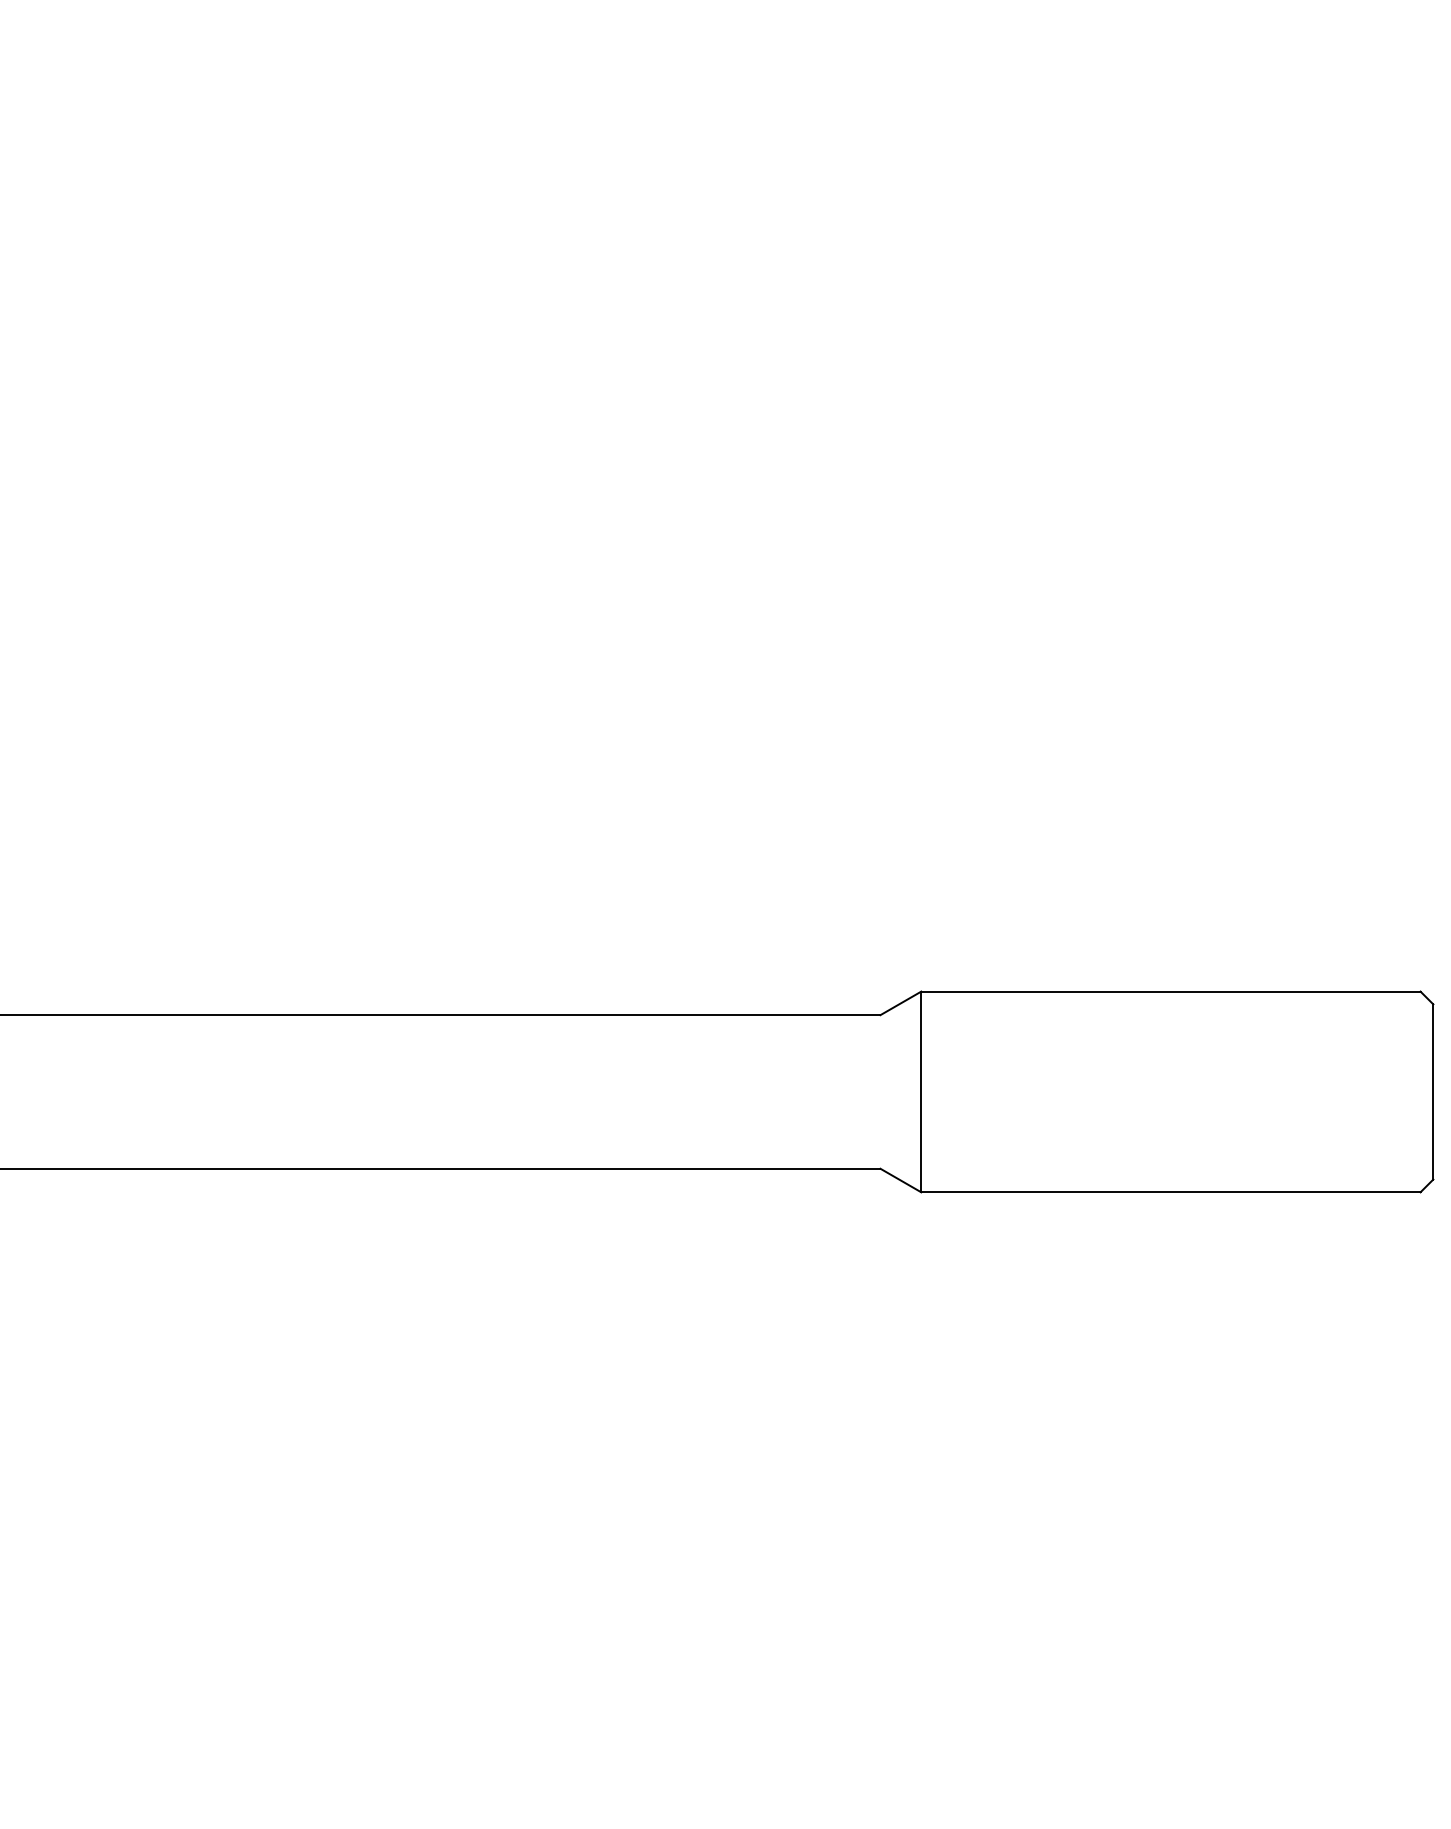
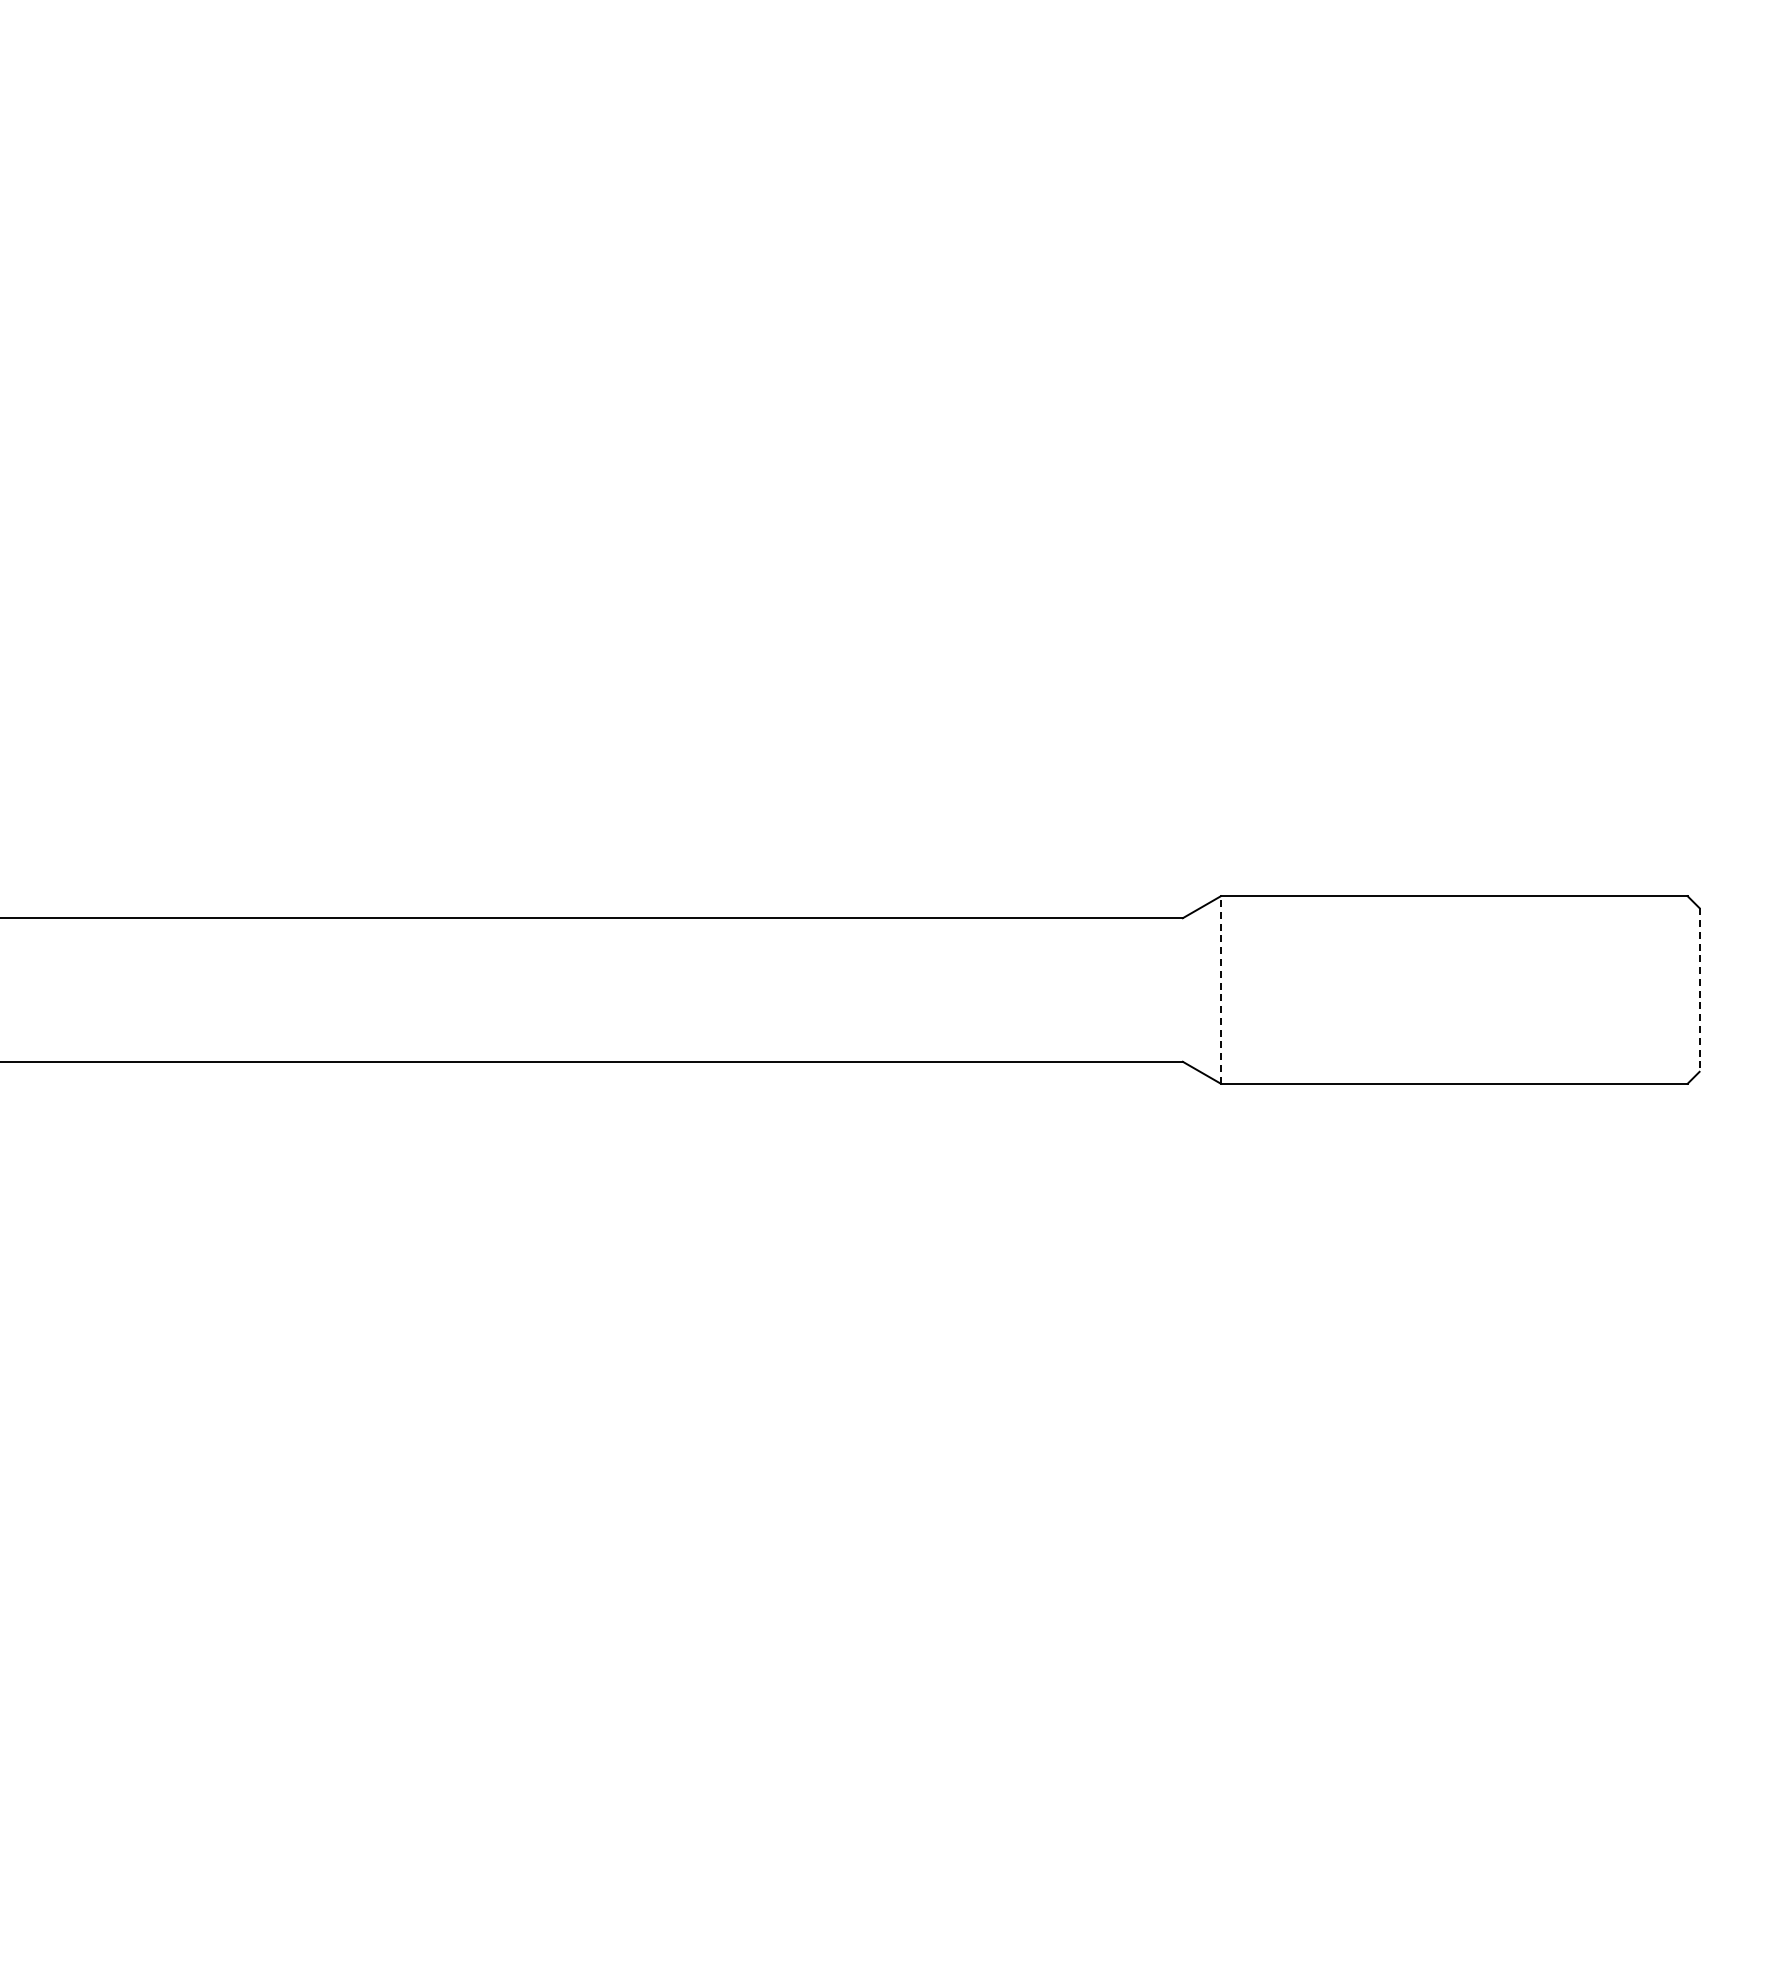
line: (920, 1092) -> (1220, 990), solid -> dashed
line: (1433, 1092) -> (1699, 990), solid -> dashed

